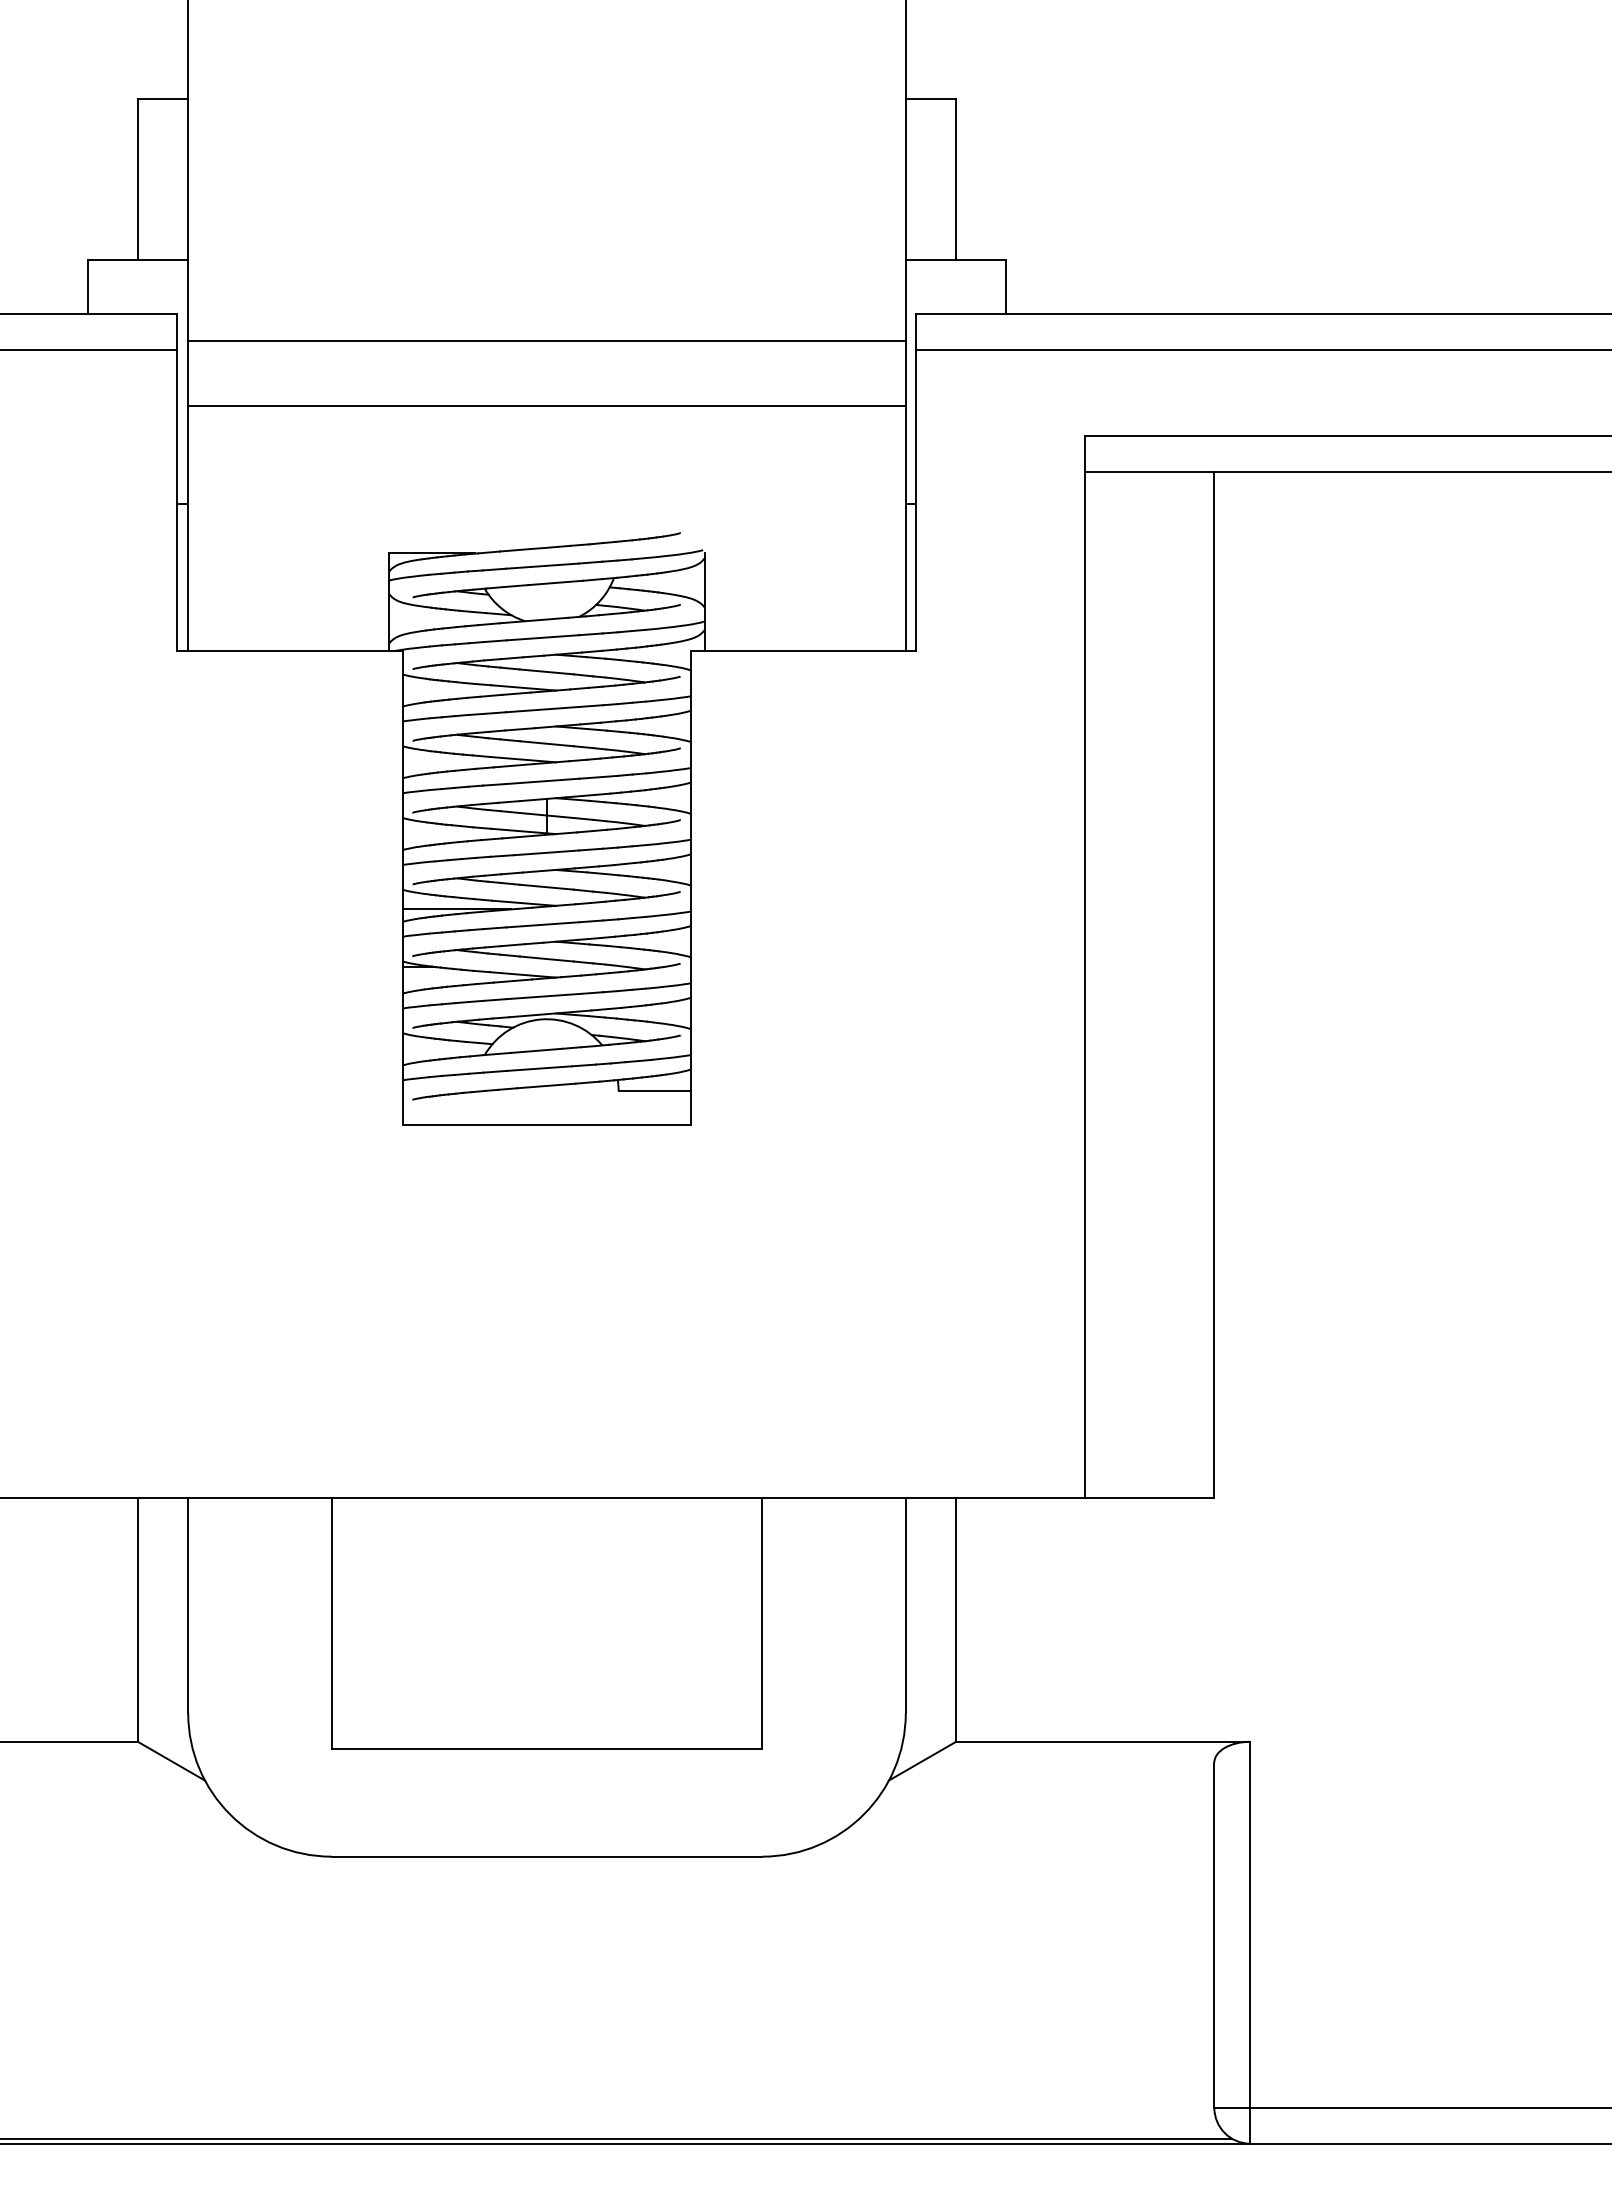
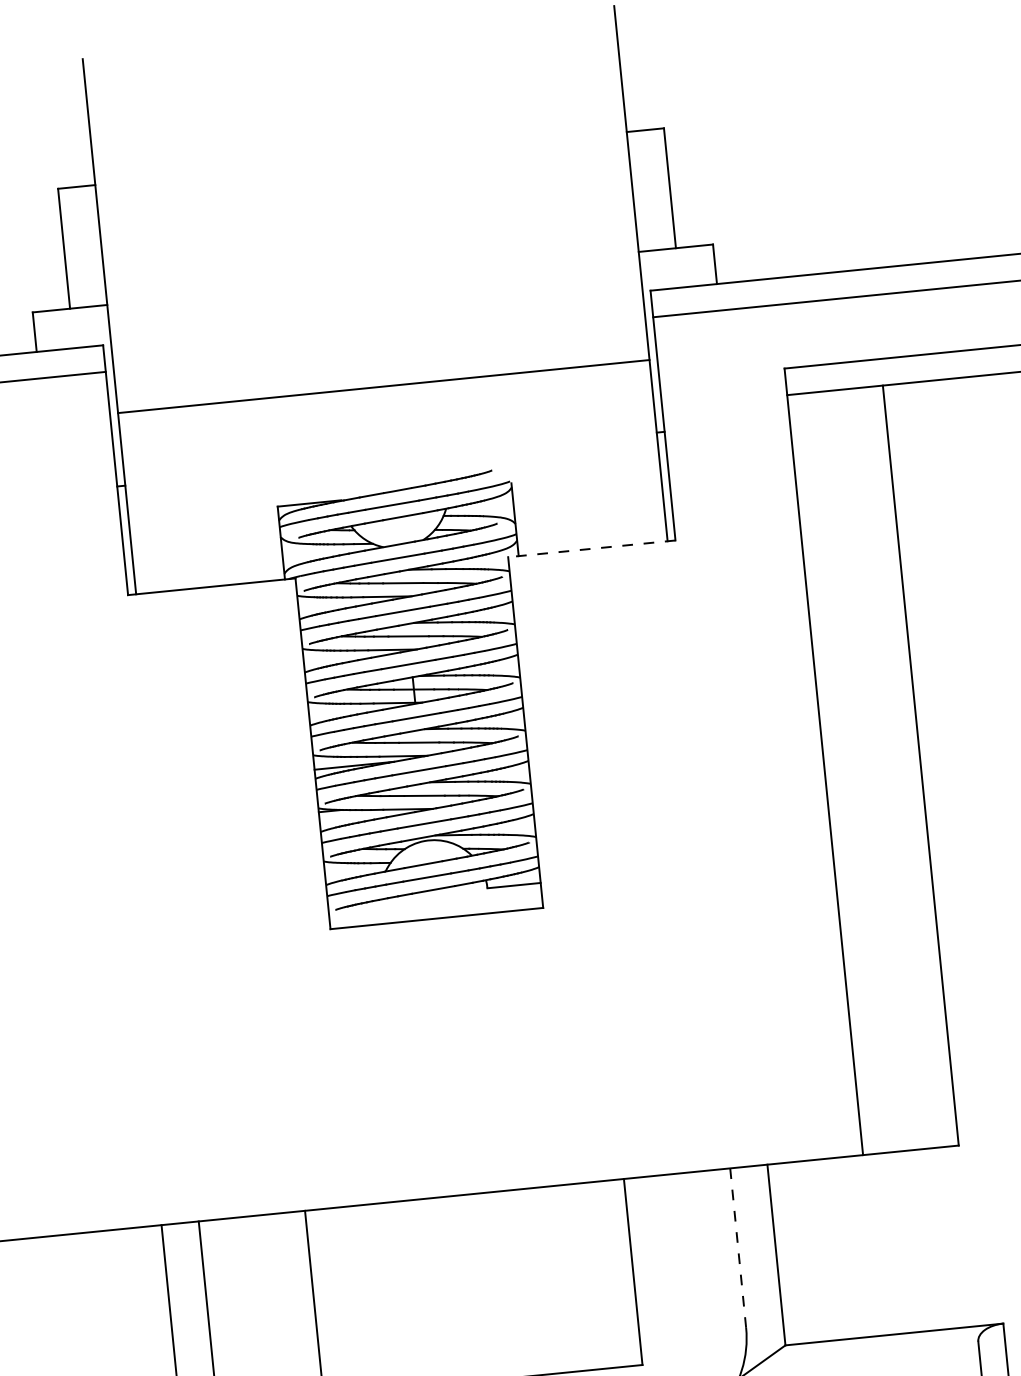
line: (546, 340) -> (378, 337), removed
line: (803, 651) -> (591, 549), solid -> dashed
line: (905, 1605) -> (737, 1248), solid -> dashed

